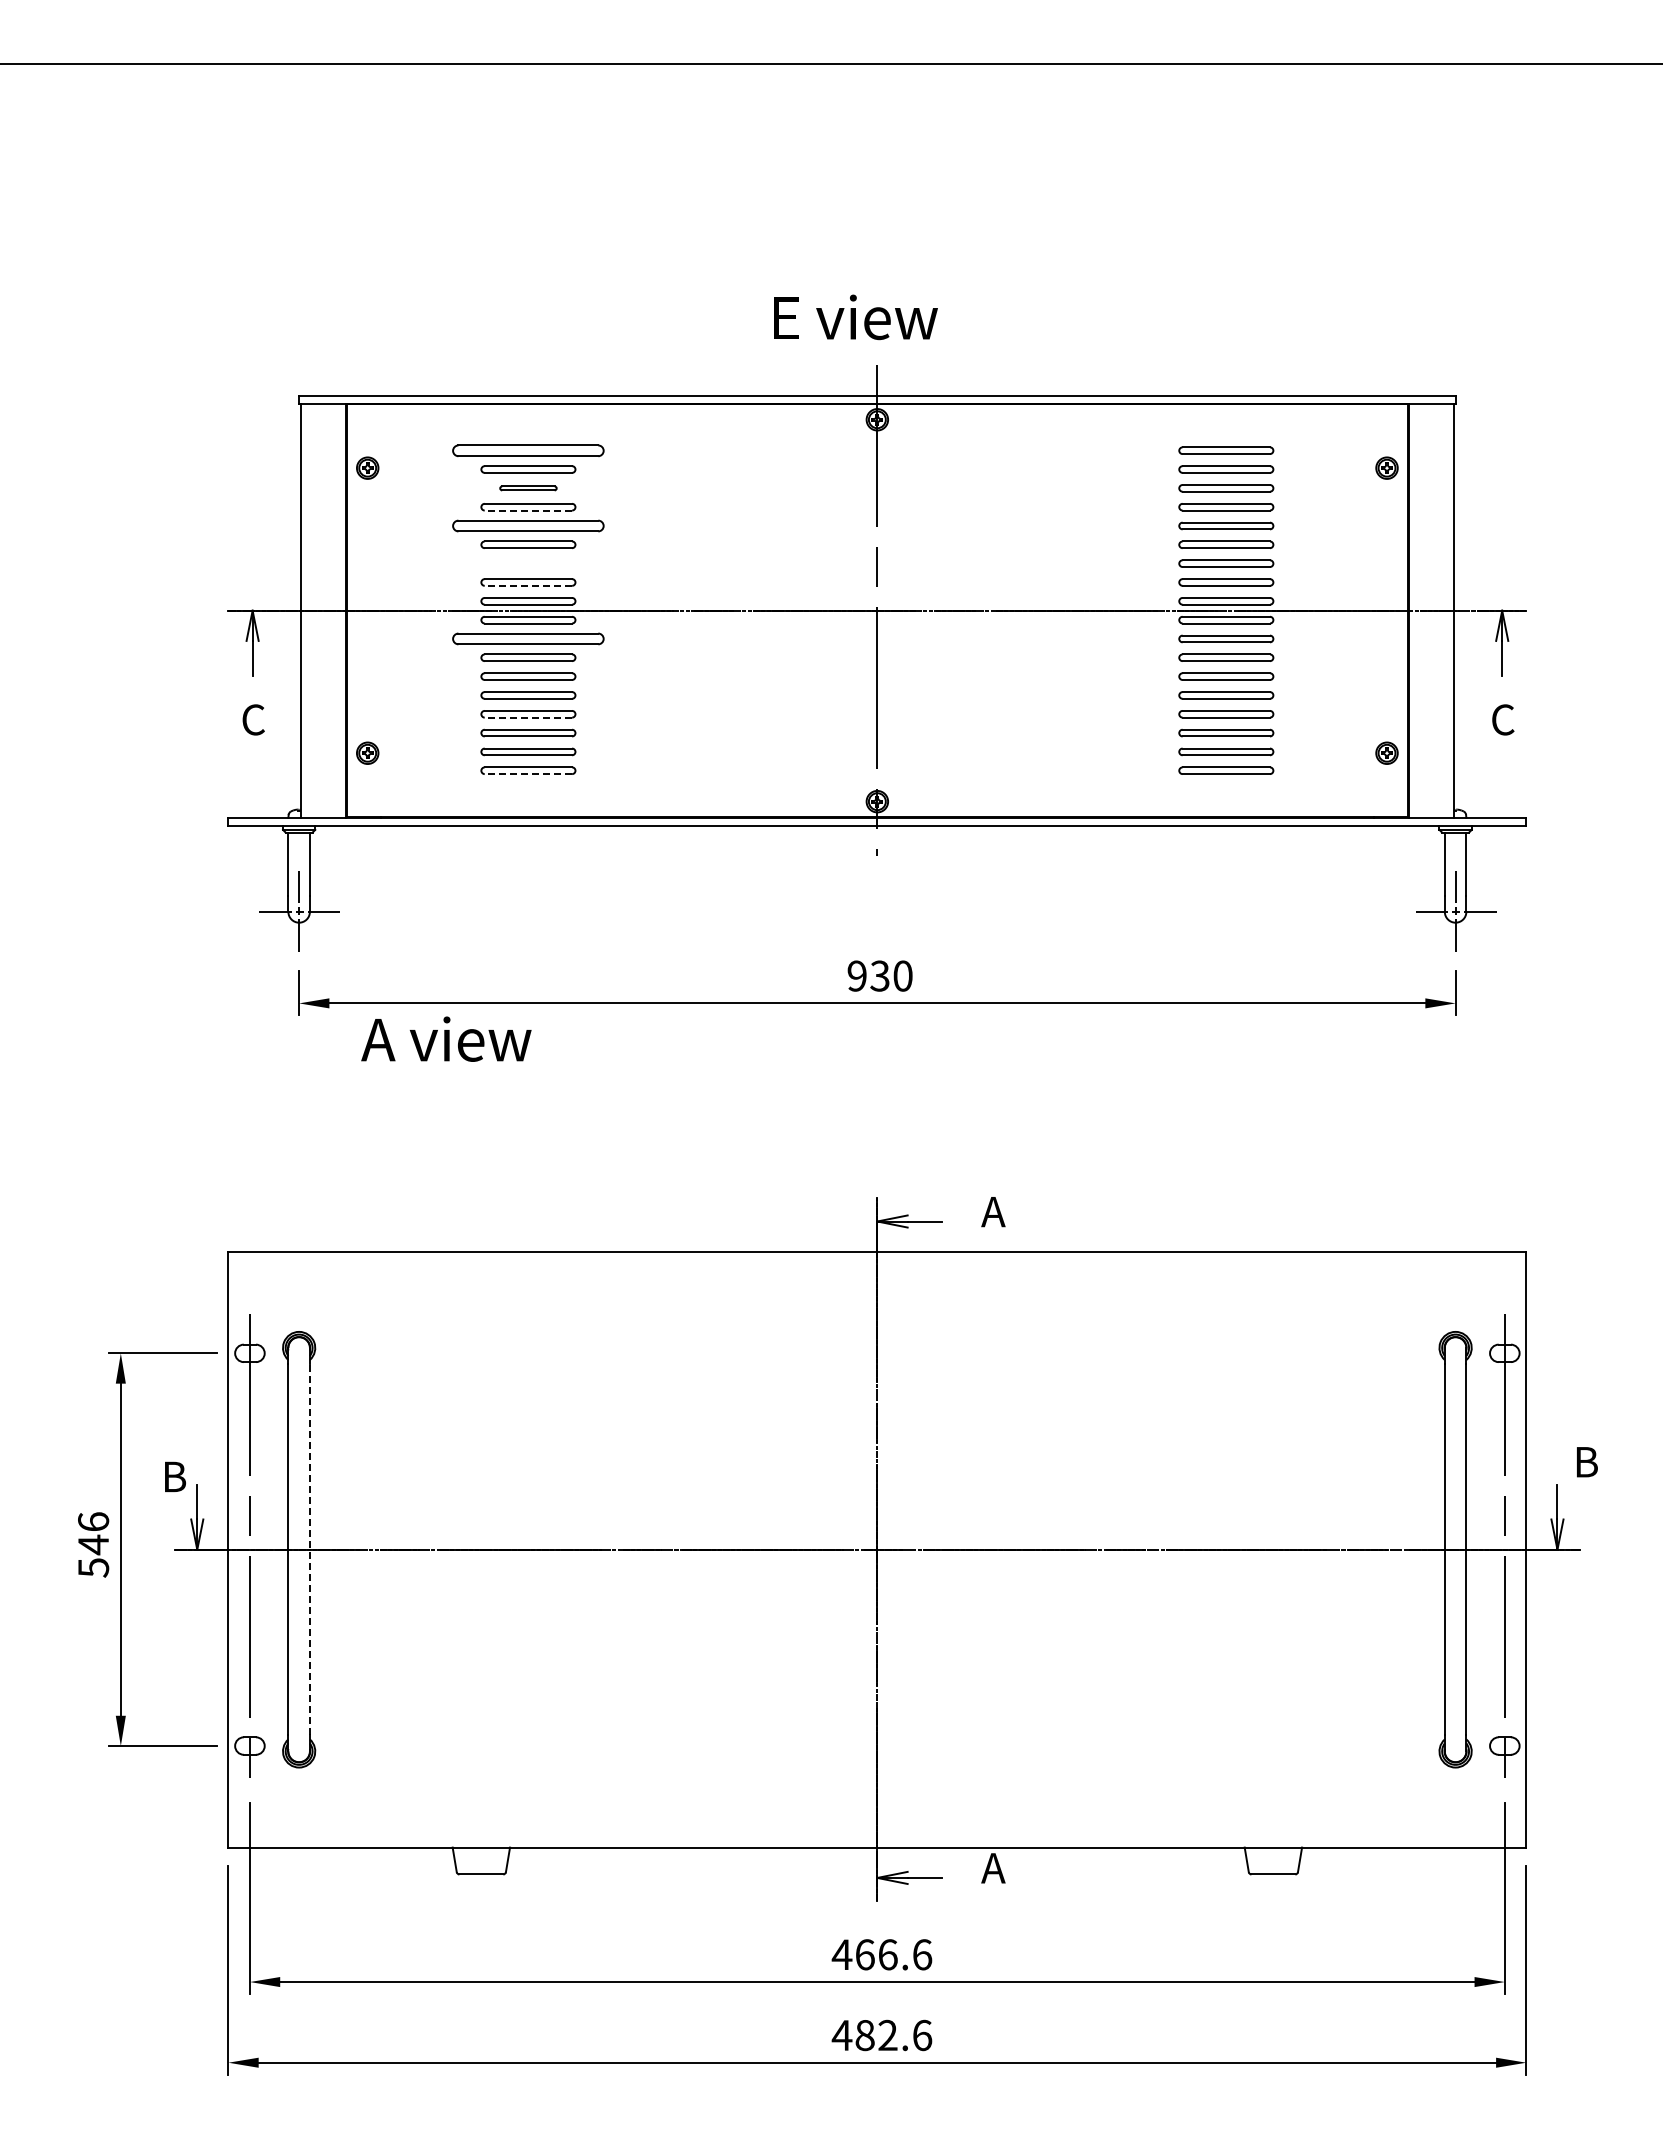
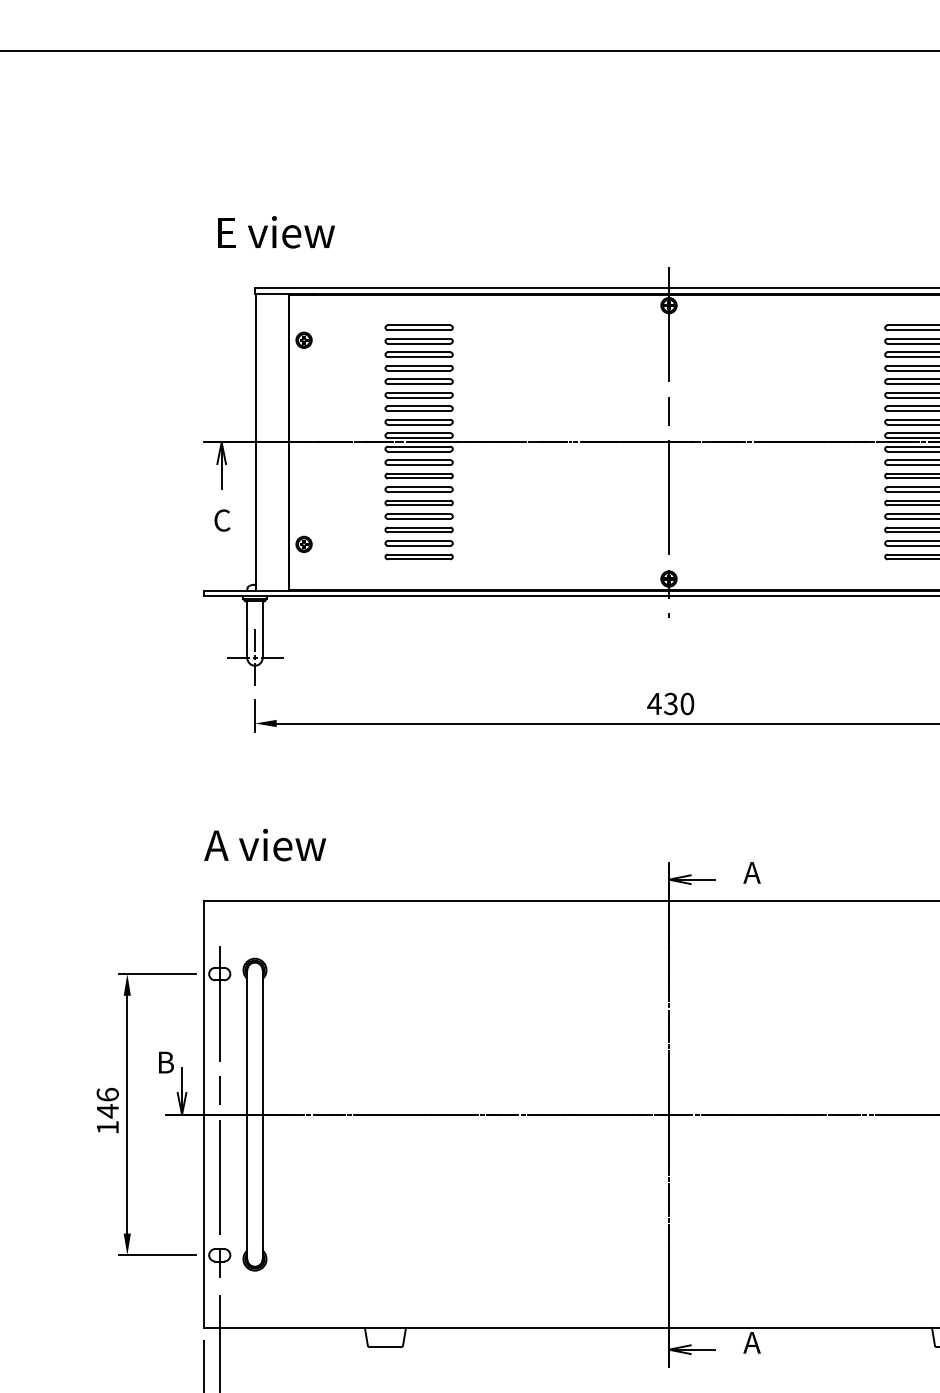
text: (855, 317) -> (276, 232), moved
part: (528, 450) -> (419, 327), size x0.62
part: (528, 488) -> (419, 354), size x1.67
line: (528, 510) -> (419, 370), dashed -> solid
part: (528, 525) -> (419, 381), size x0.62
part: (528, 563) -> (419, 408), added
line: (528, 585) -> (419, 424), dashed -> solid
part: (528, 638) -> (419, 462), size x0.62
line: (528, 717) -> (419, 518), dashed -> solid
line: (528, 774) -> (419, 559), dashed -> solid
text: (856, 975) -> (654, 703), 930 -> 430
text: (446, 1038) -> (265, 844), moved
line: (309, 1549) -> (262, 1114), dashed -> solid
text: (93, 1567) -> (107, 1127), 546 -> 146

